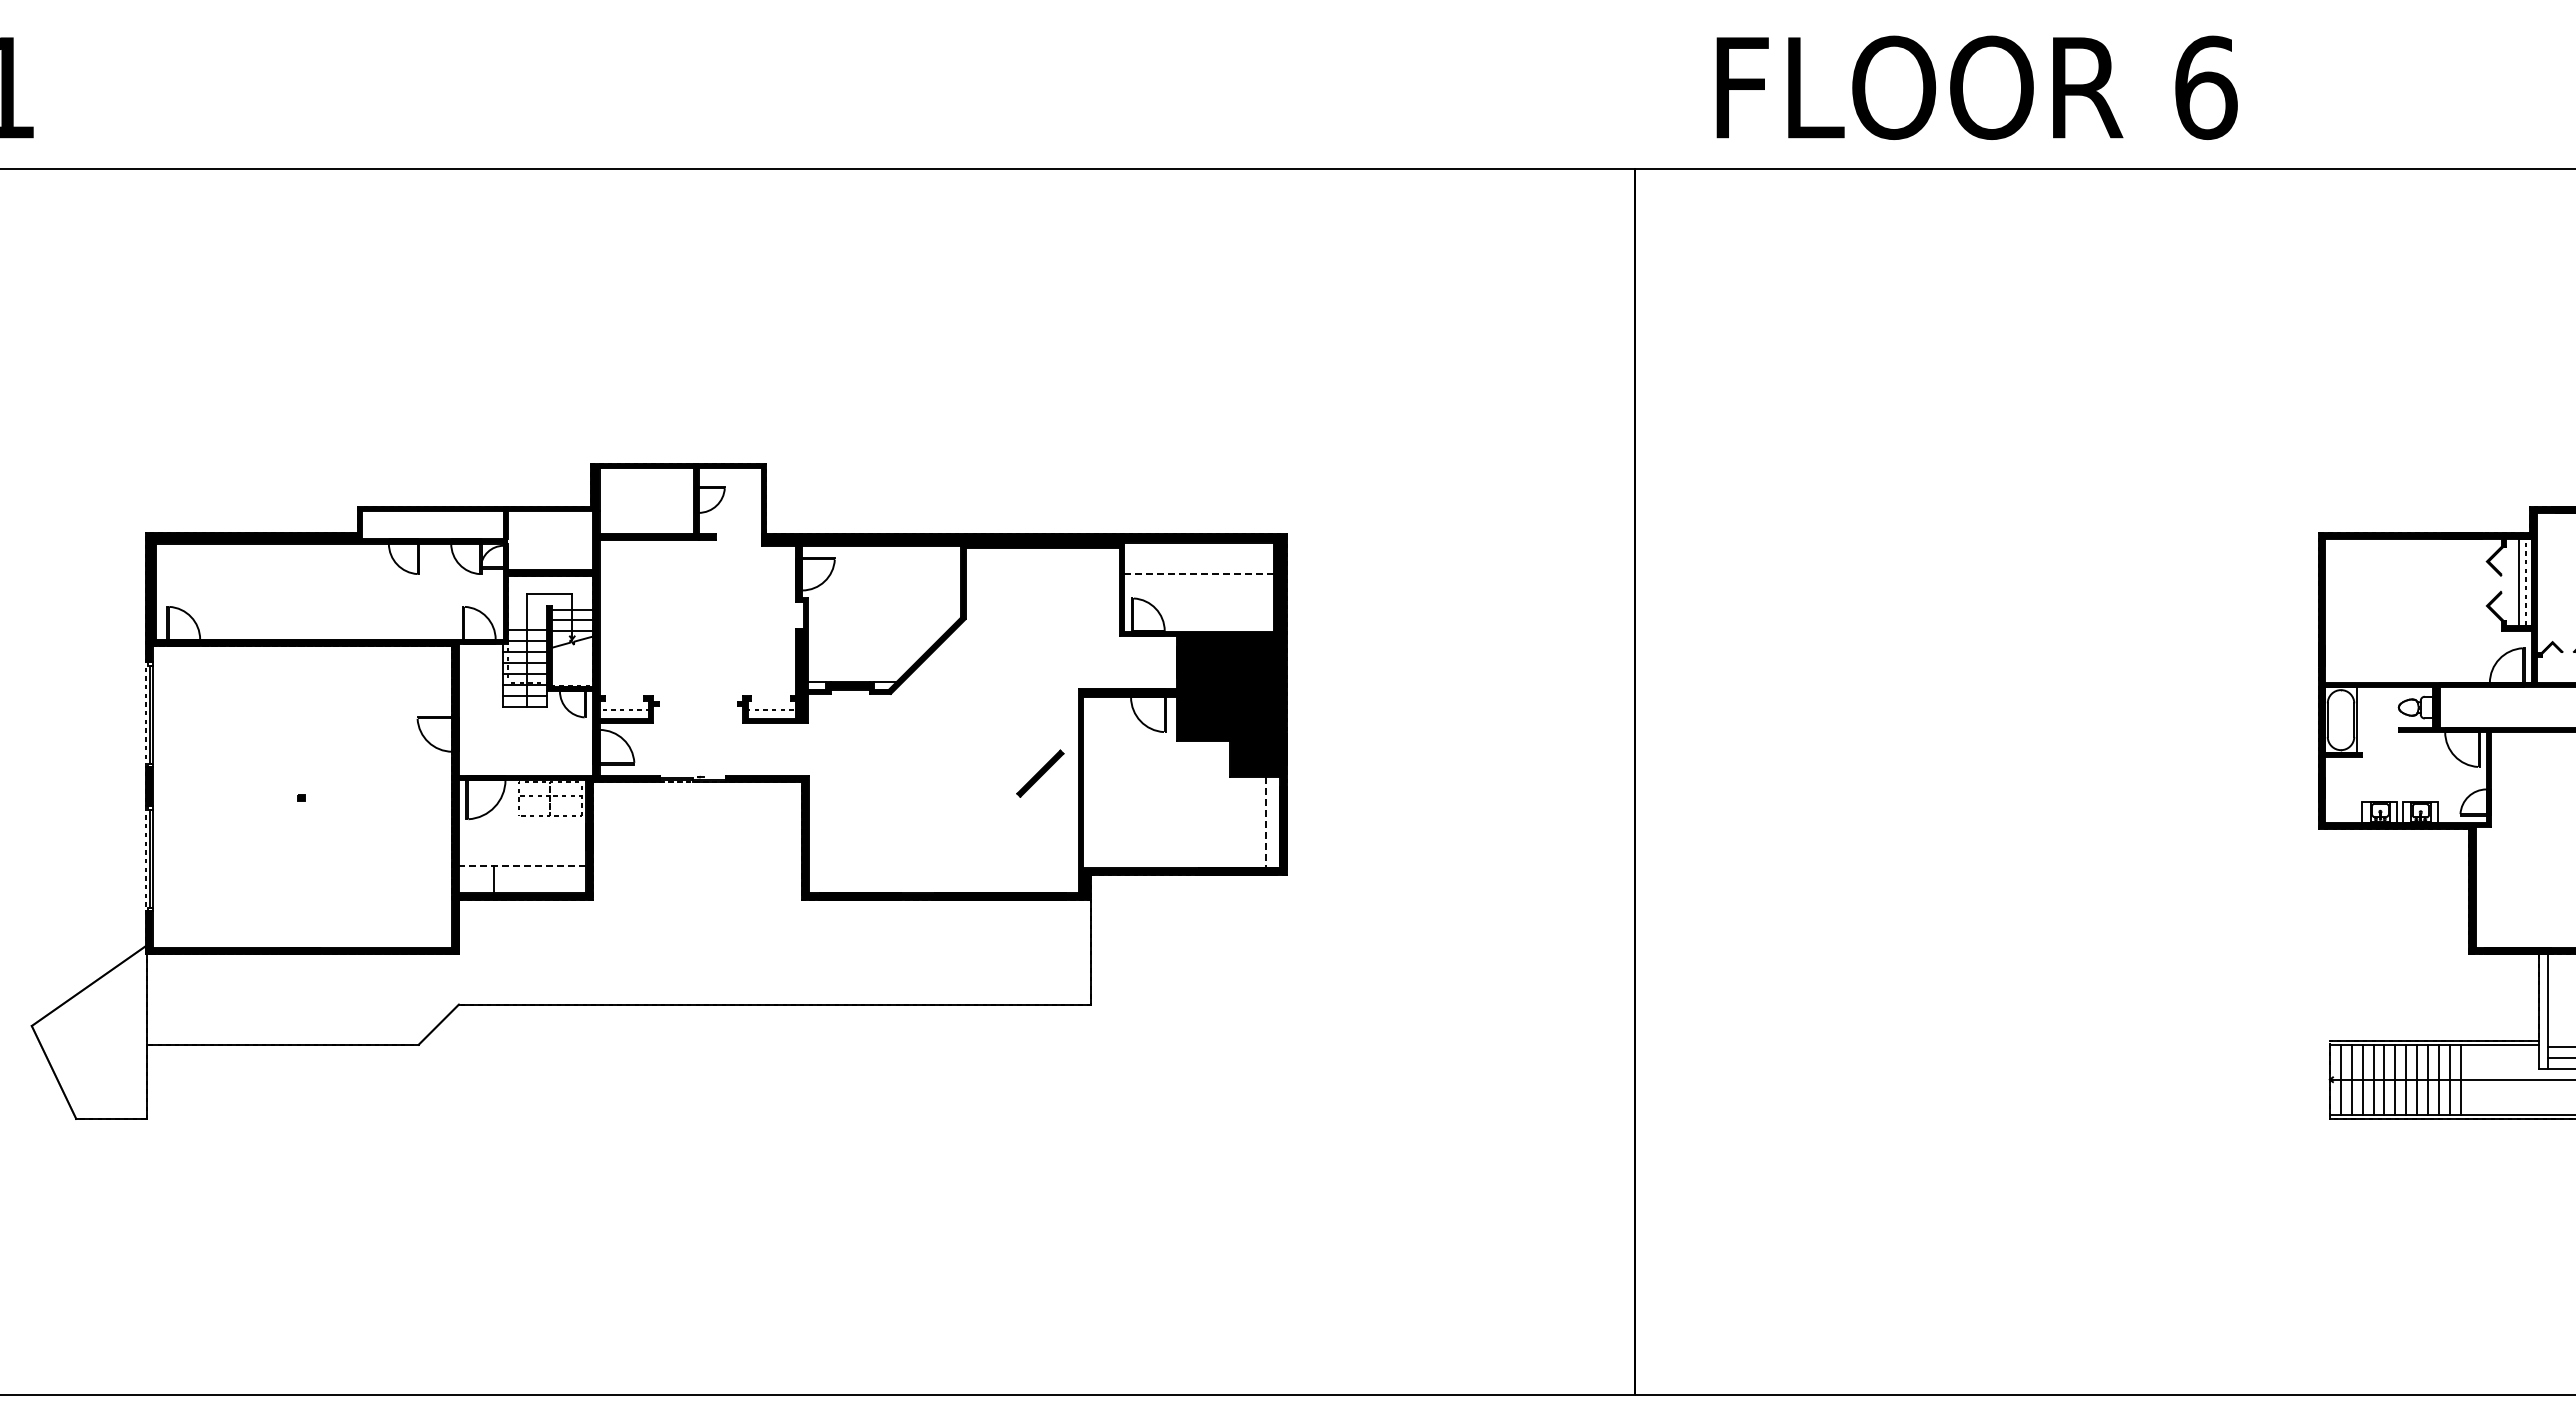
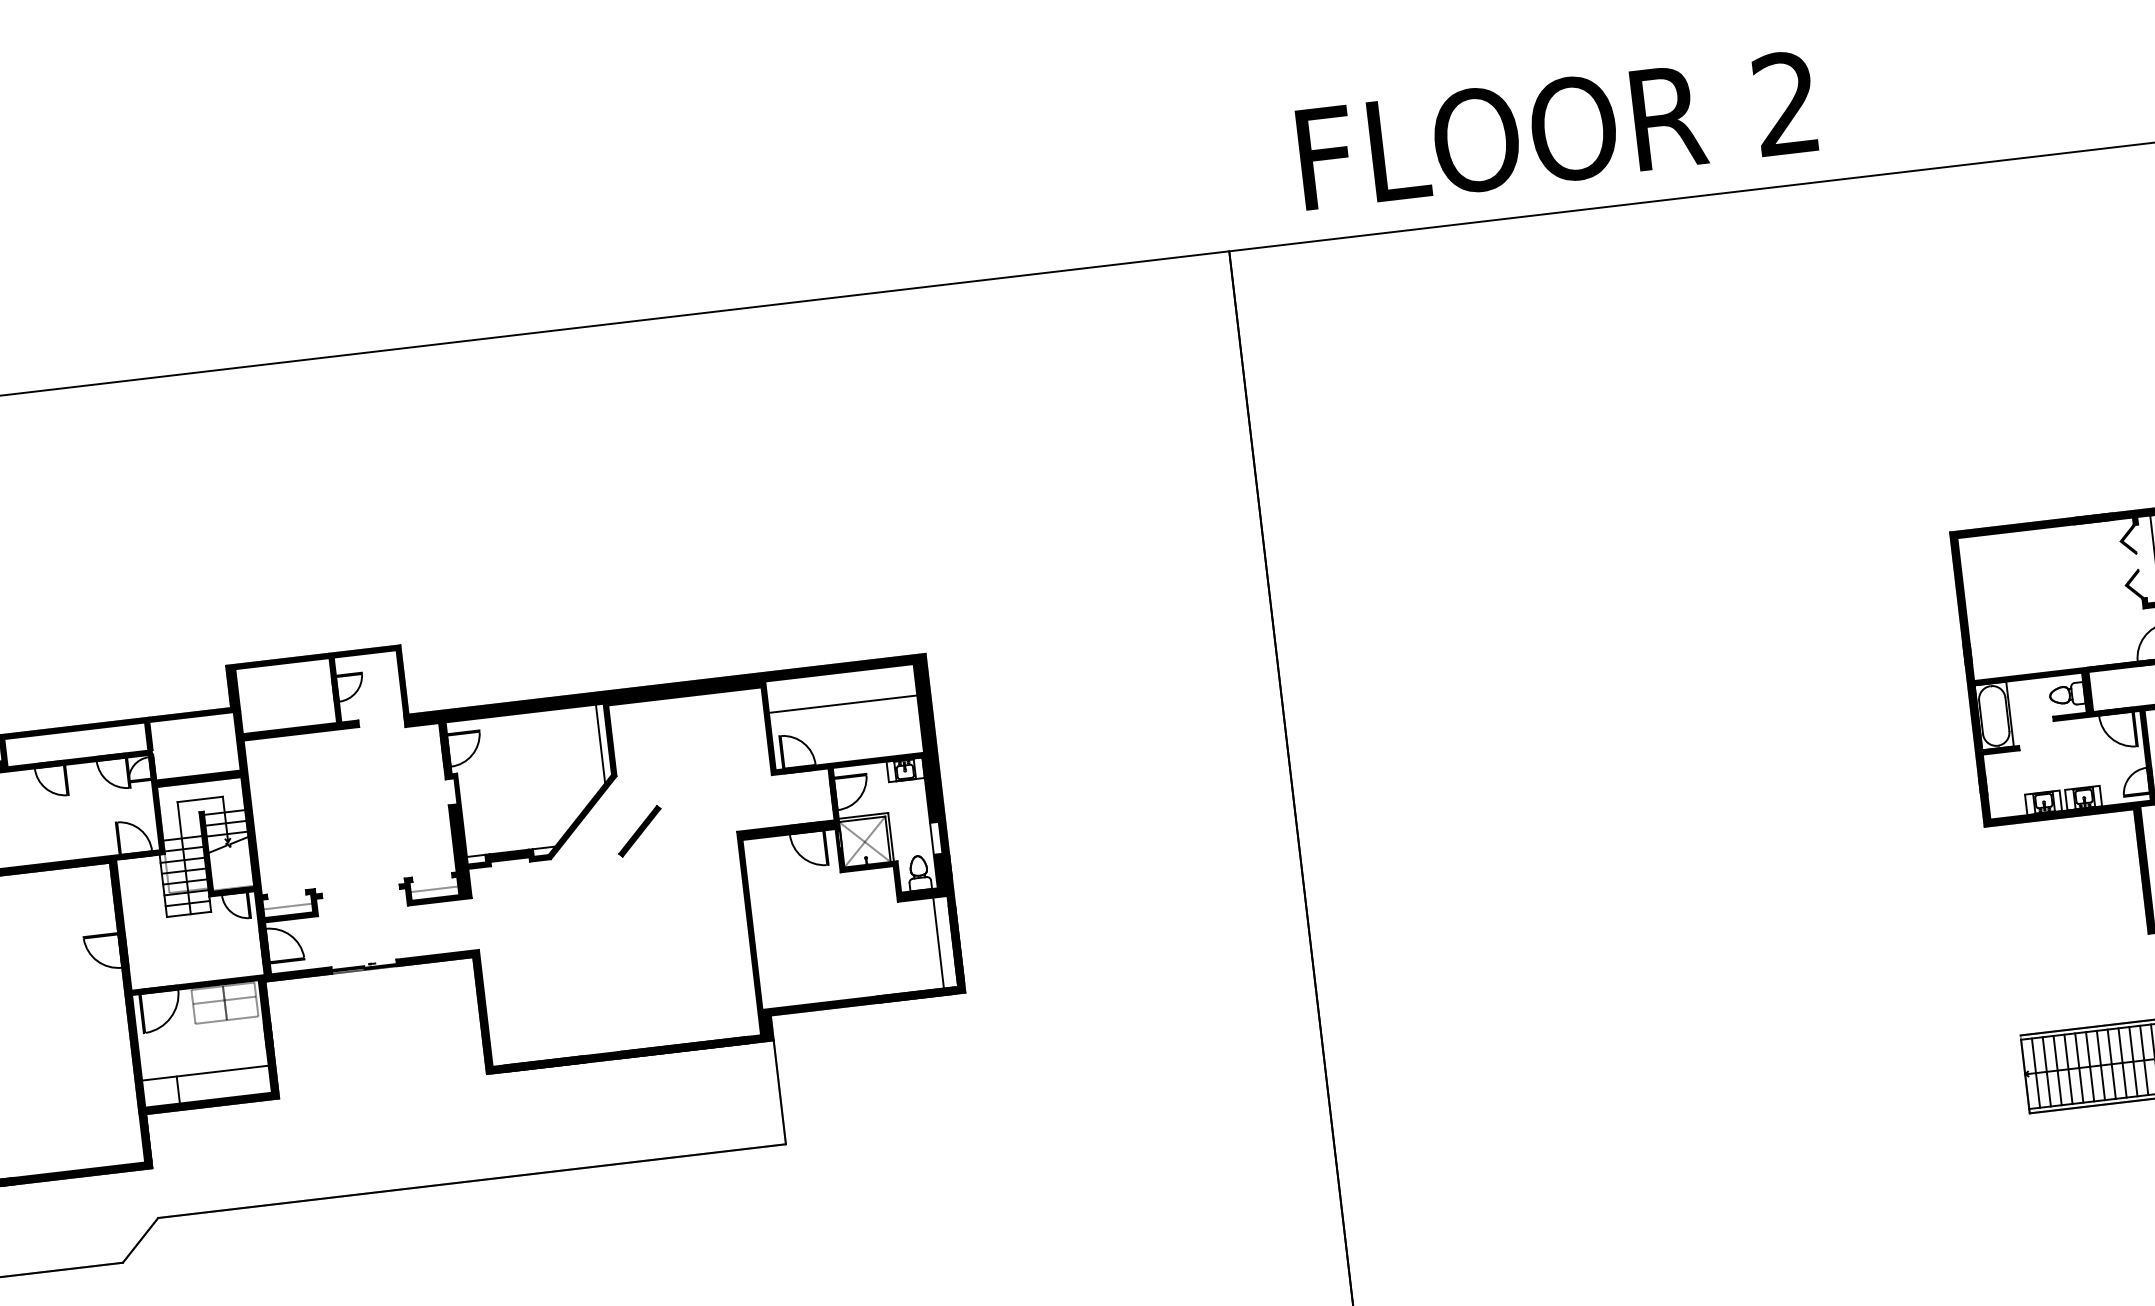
text: (2206, 87) -> (1786, 103), 6 -> 2
line: (1199, 574) -> (843, 704), dashed -> solid
line: (953, 585) -> (600, 744), added
part: (1040, 773) -> (639, 831), moved
line: (1266, 822) -> (939, 942), dashed -> solid
line: (522, 866) -> (205, 1073), dashed -> solid

